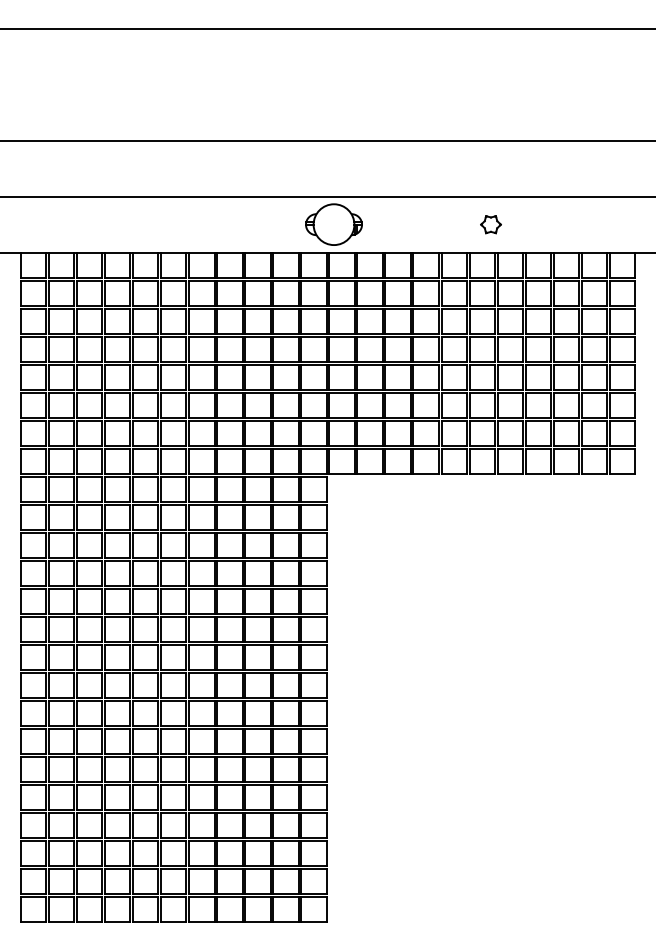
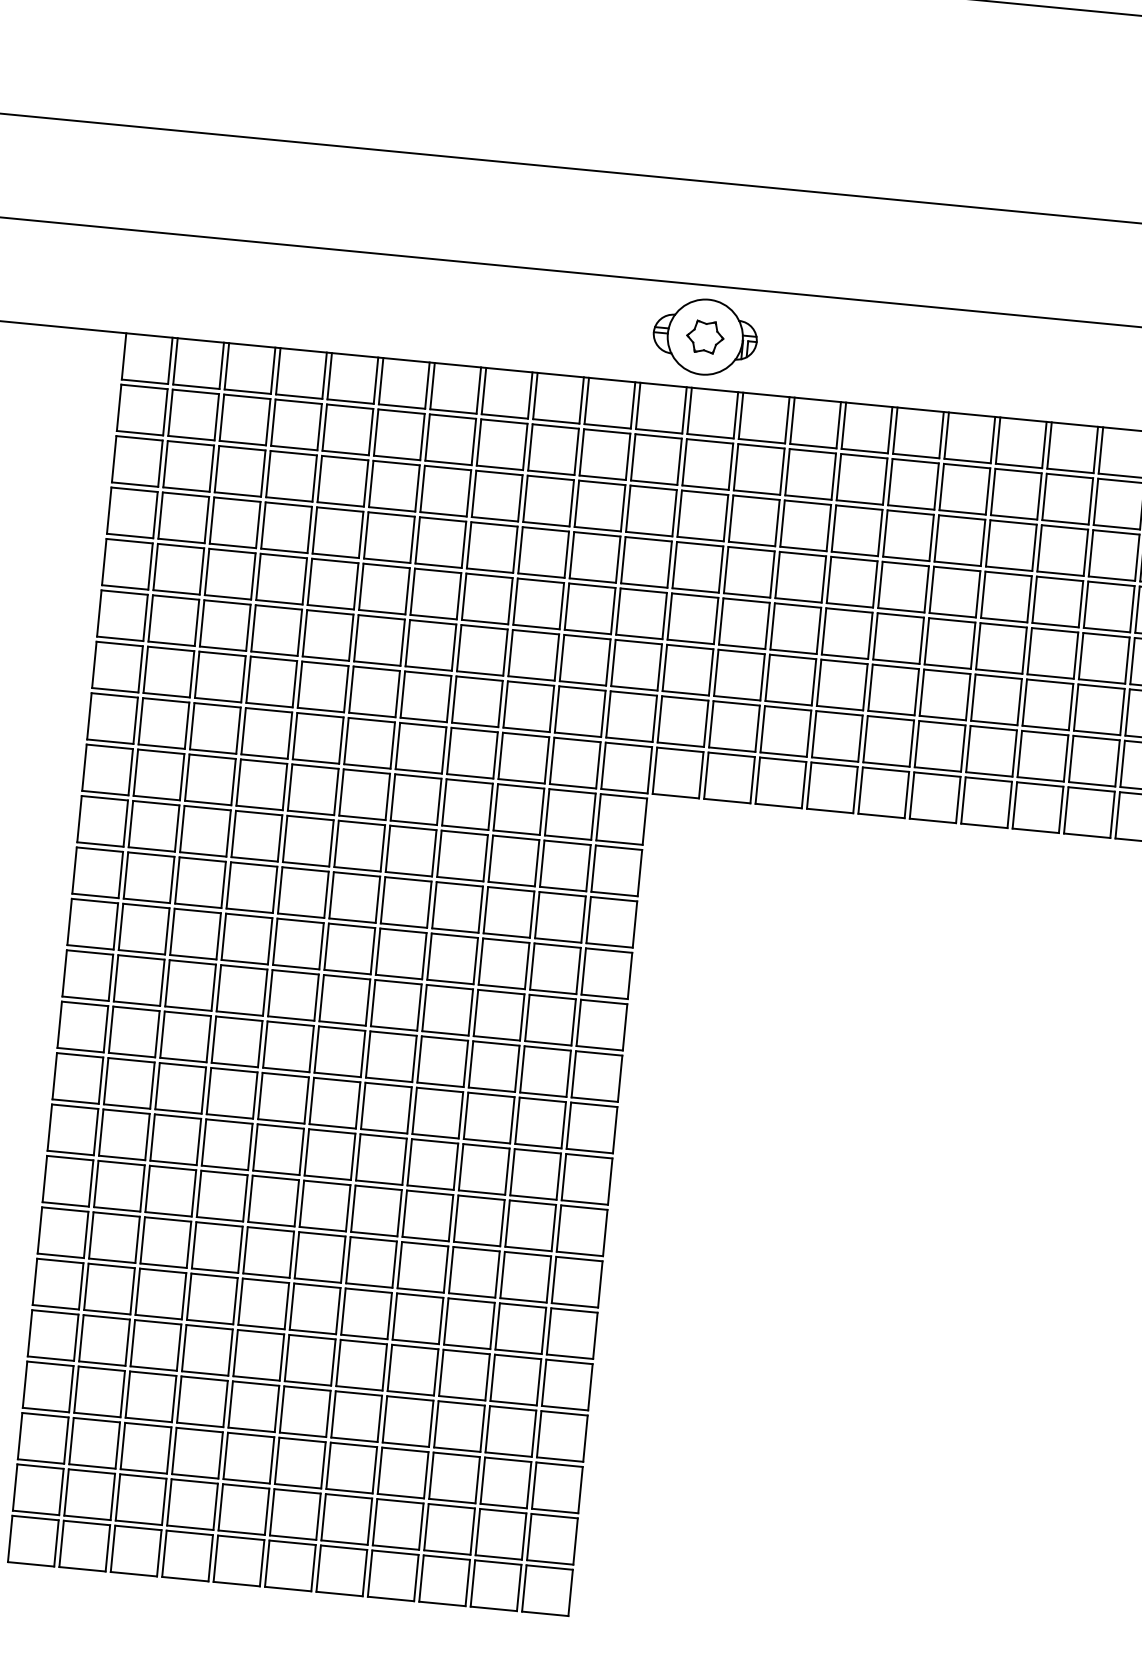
part: (490, 224) -> (704, 336), moved

